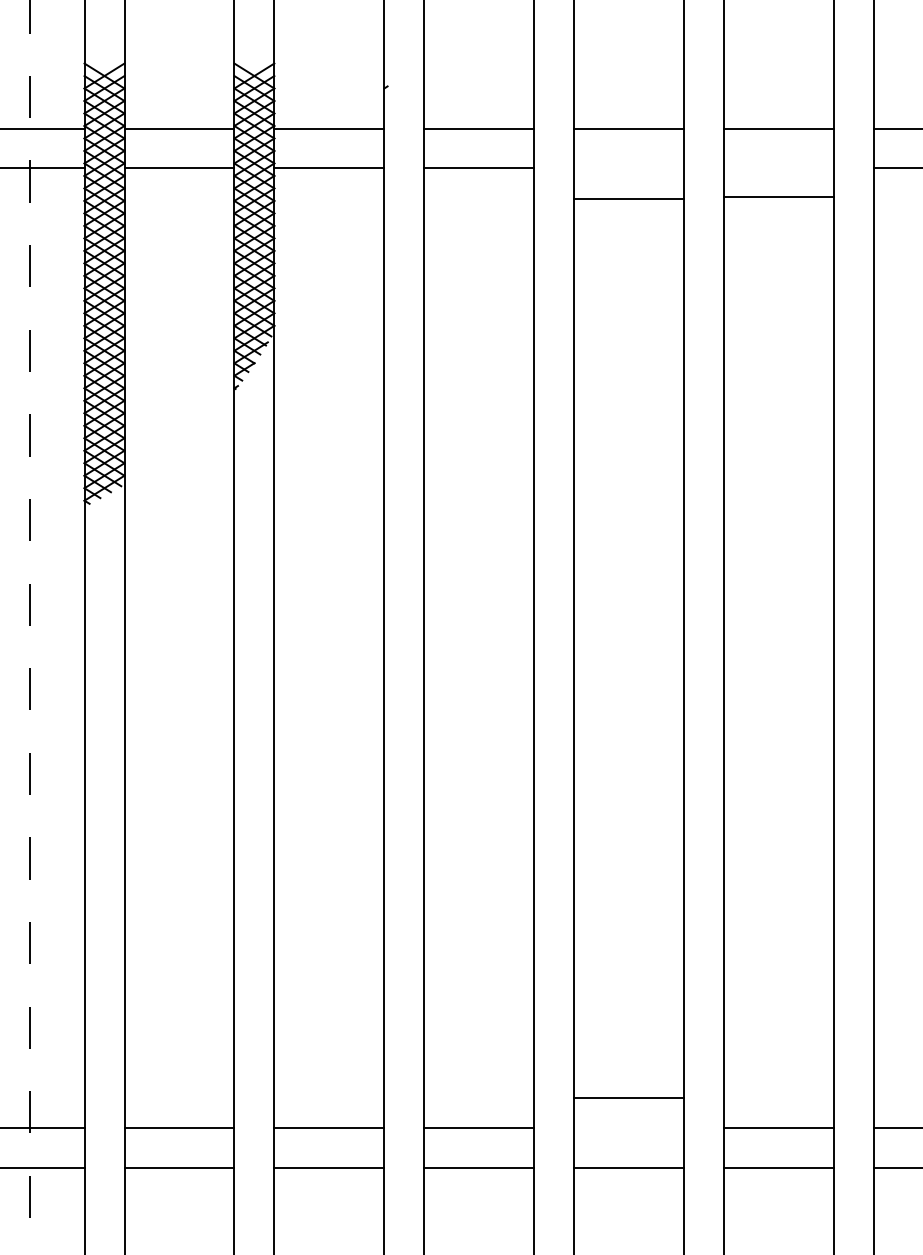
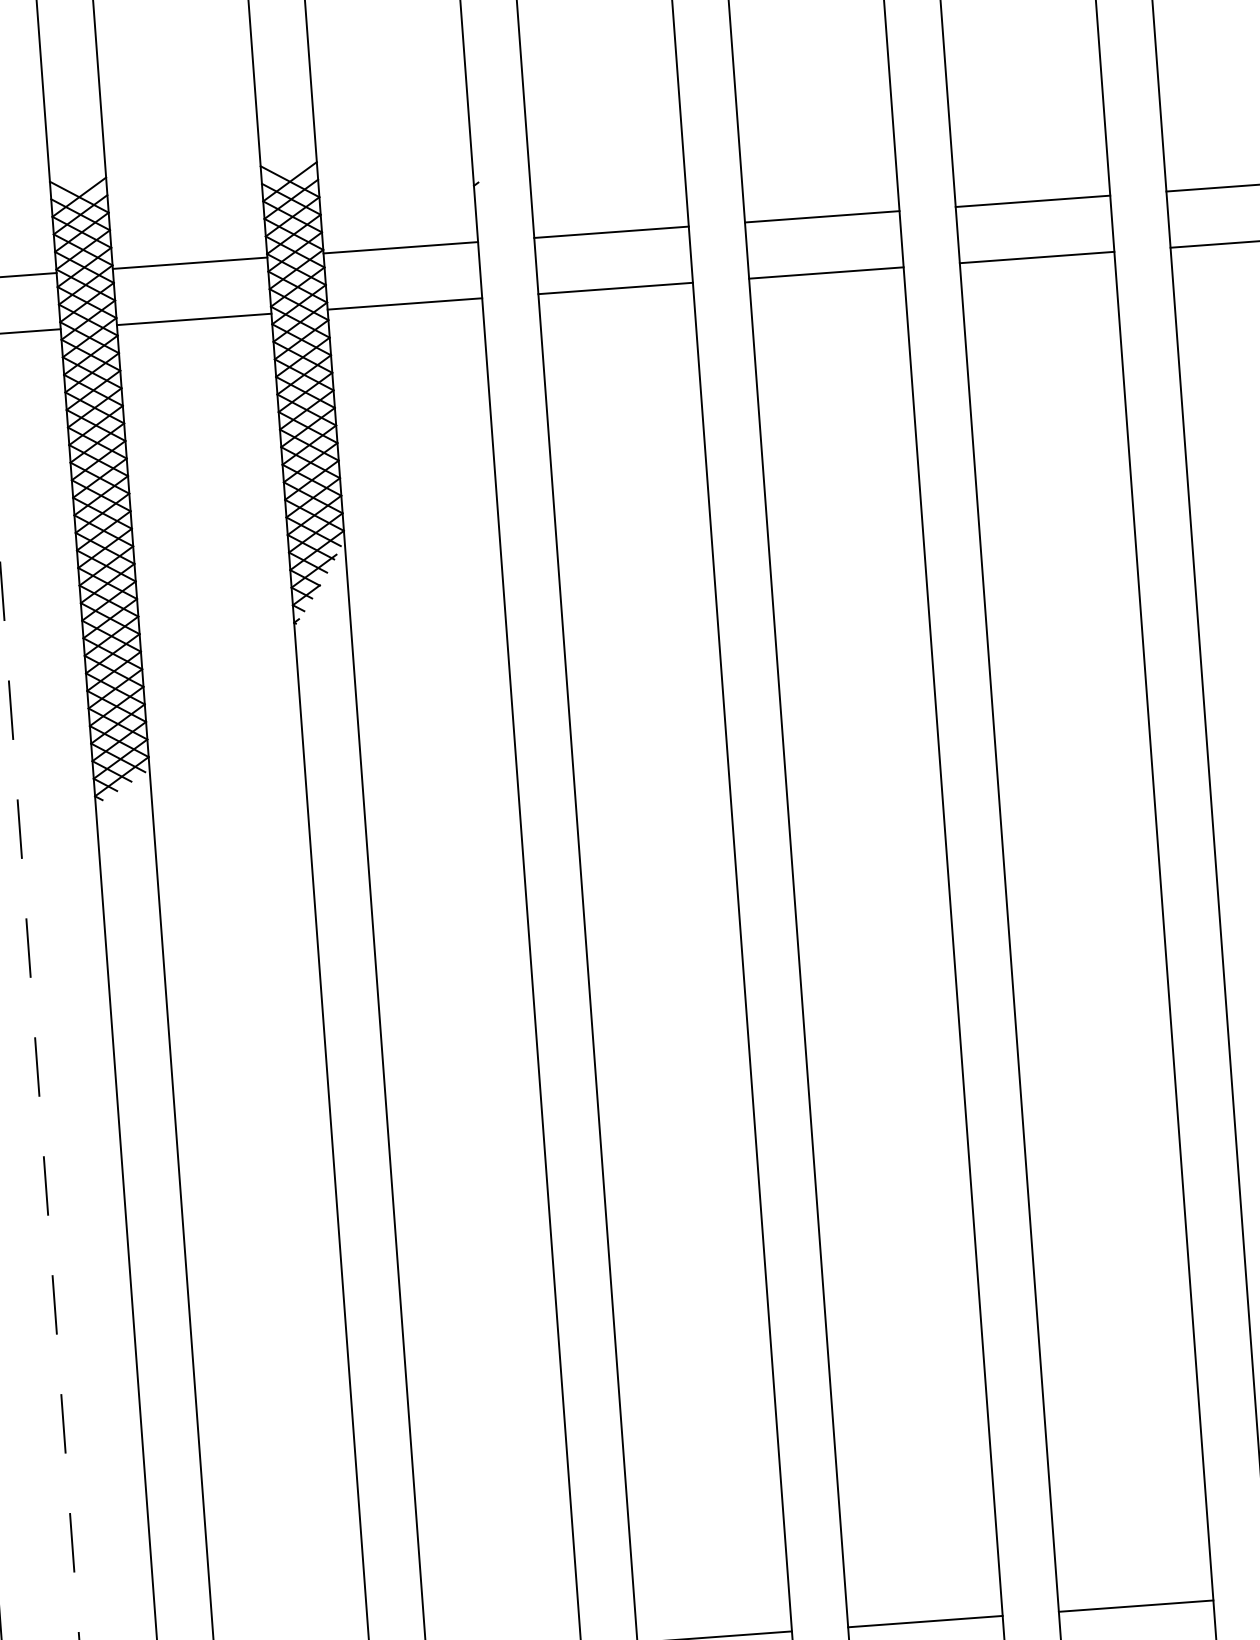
line: (778, 197) -> (1036, 257), moved
line: (629, 199) -> (826, 273), moved
line: (629, 1097) -> (925, 1621), moved

